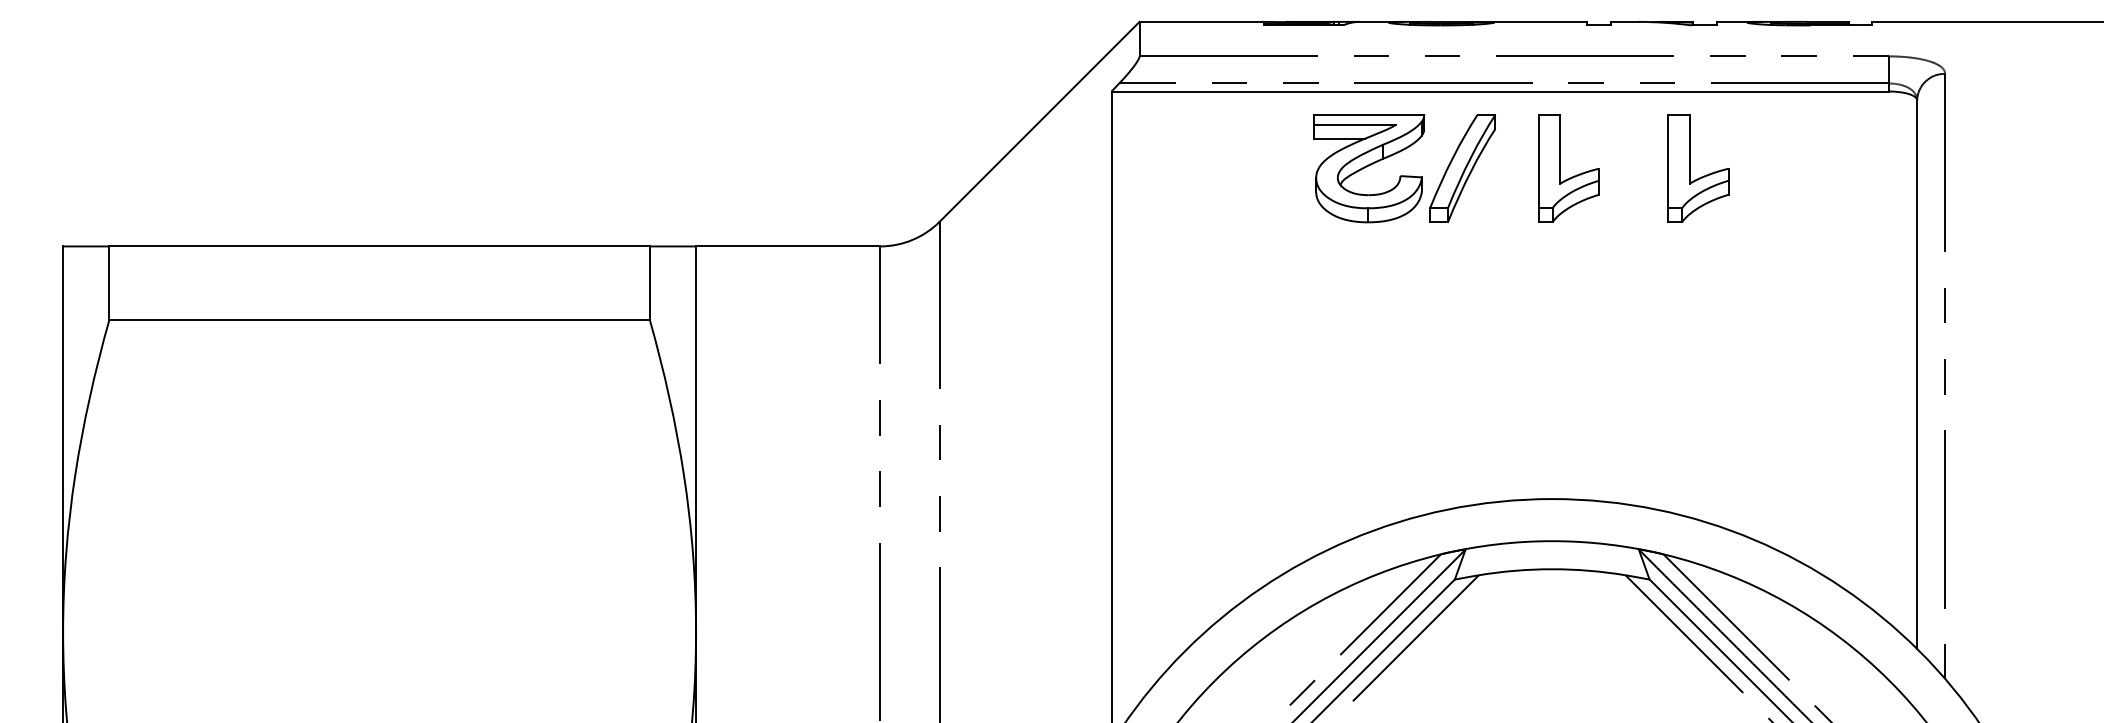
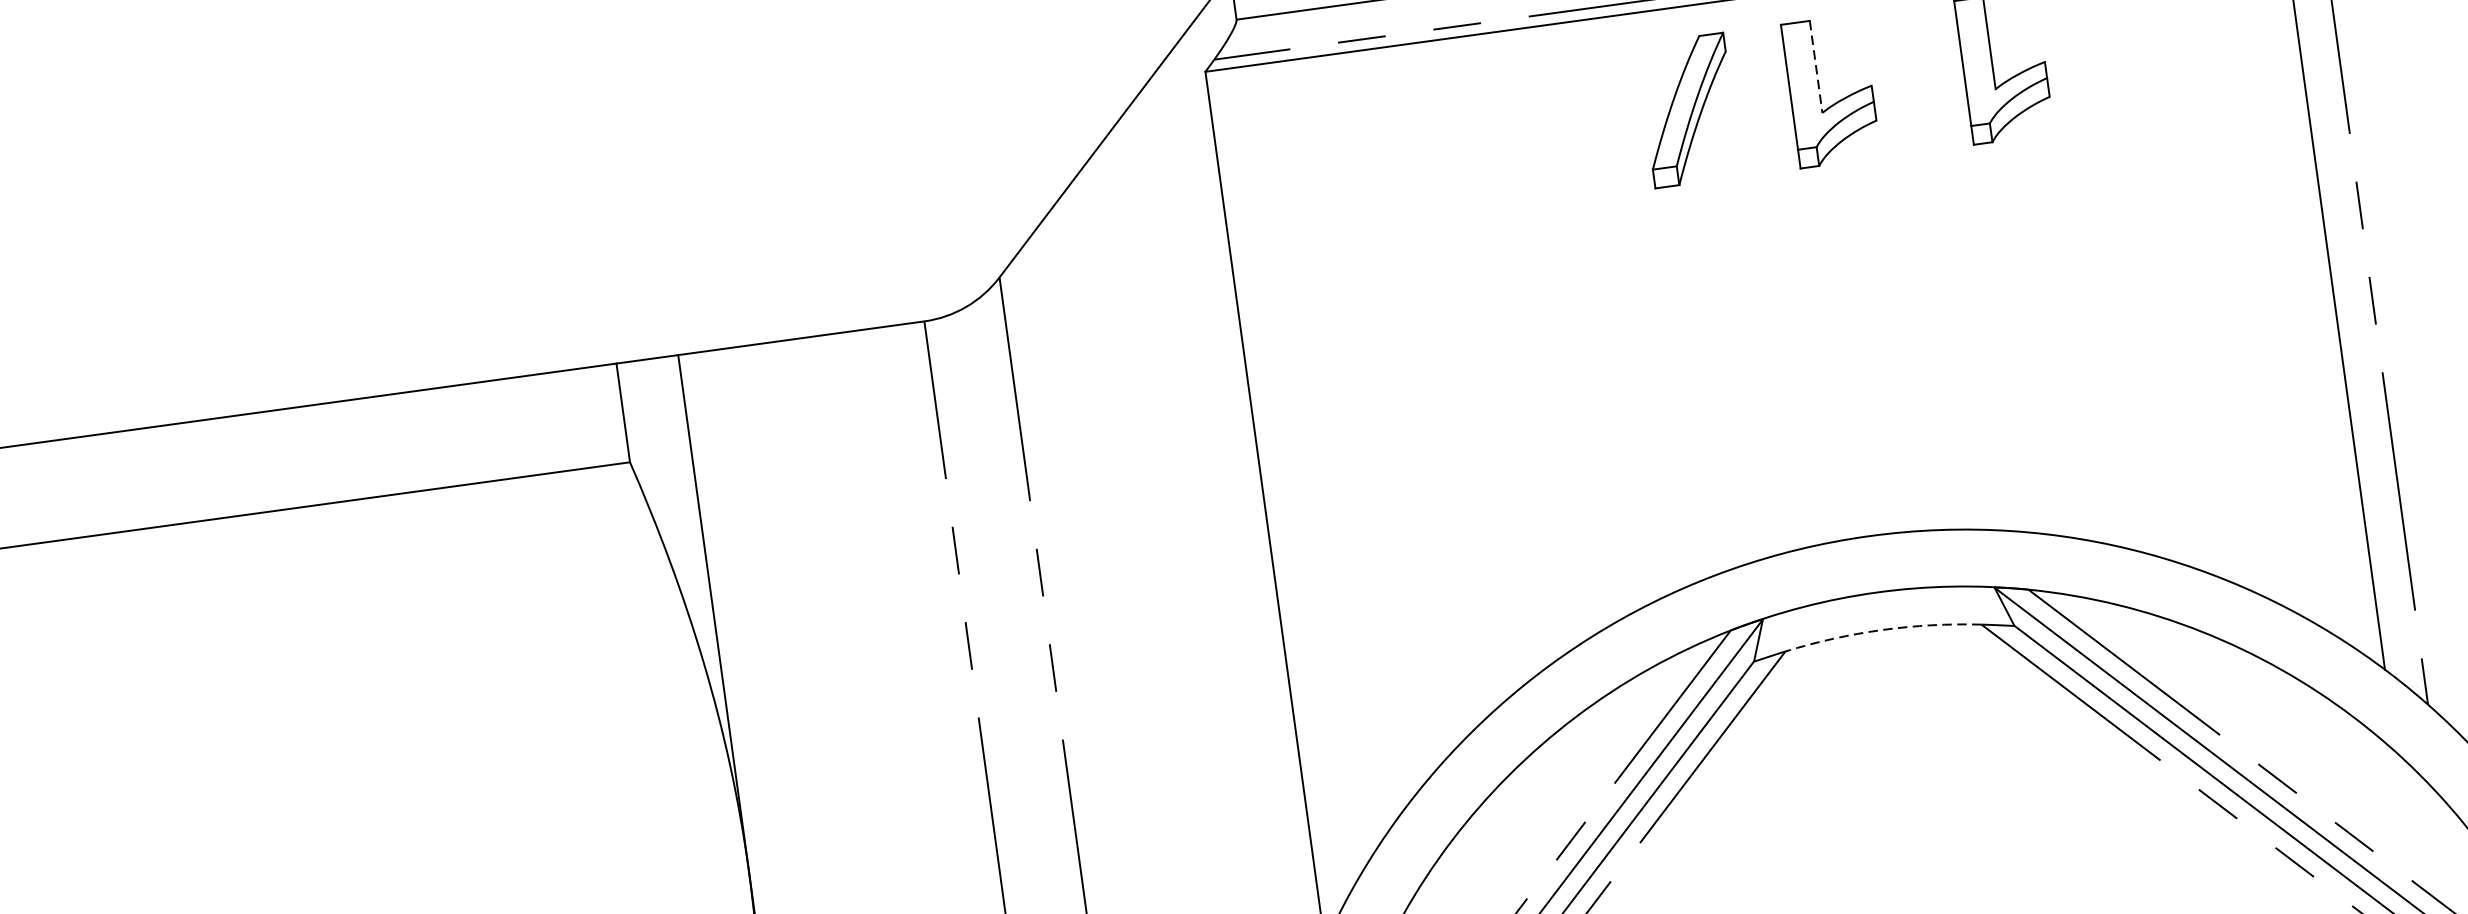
line: (1560, 149) -> (1816, 67), solid -> dashed
part: (1369, 168) -> (1564, 127), removed
arc: (1552, 569) -> (1882, 630), solid -> dashed

